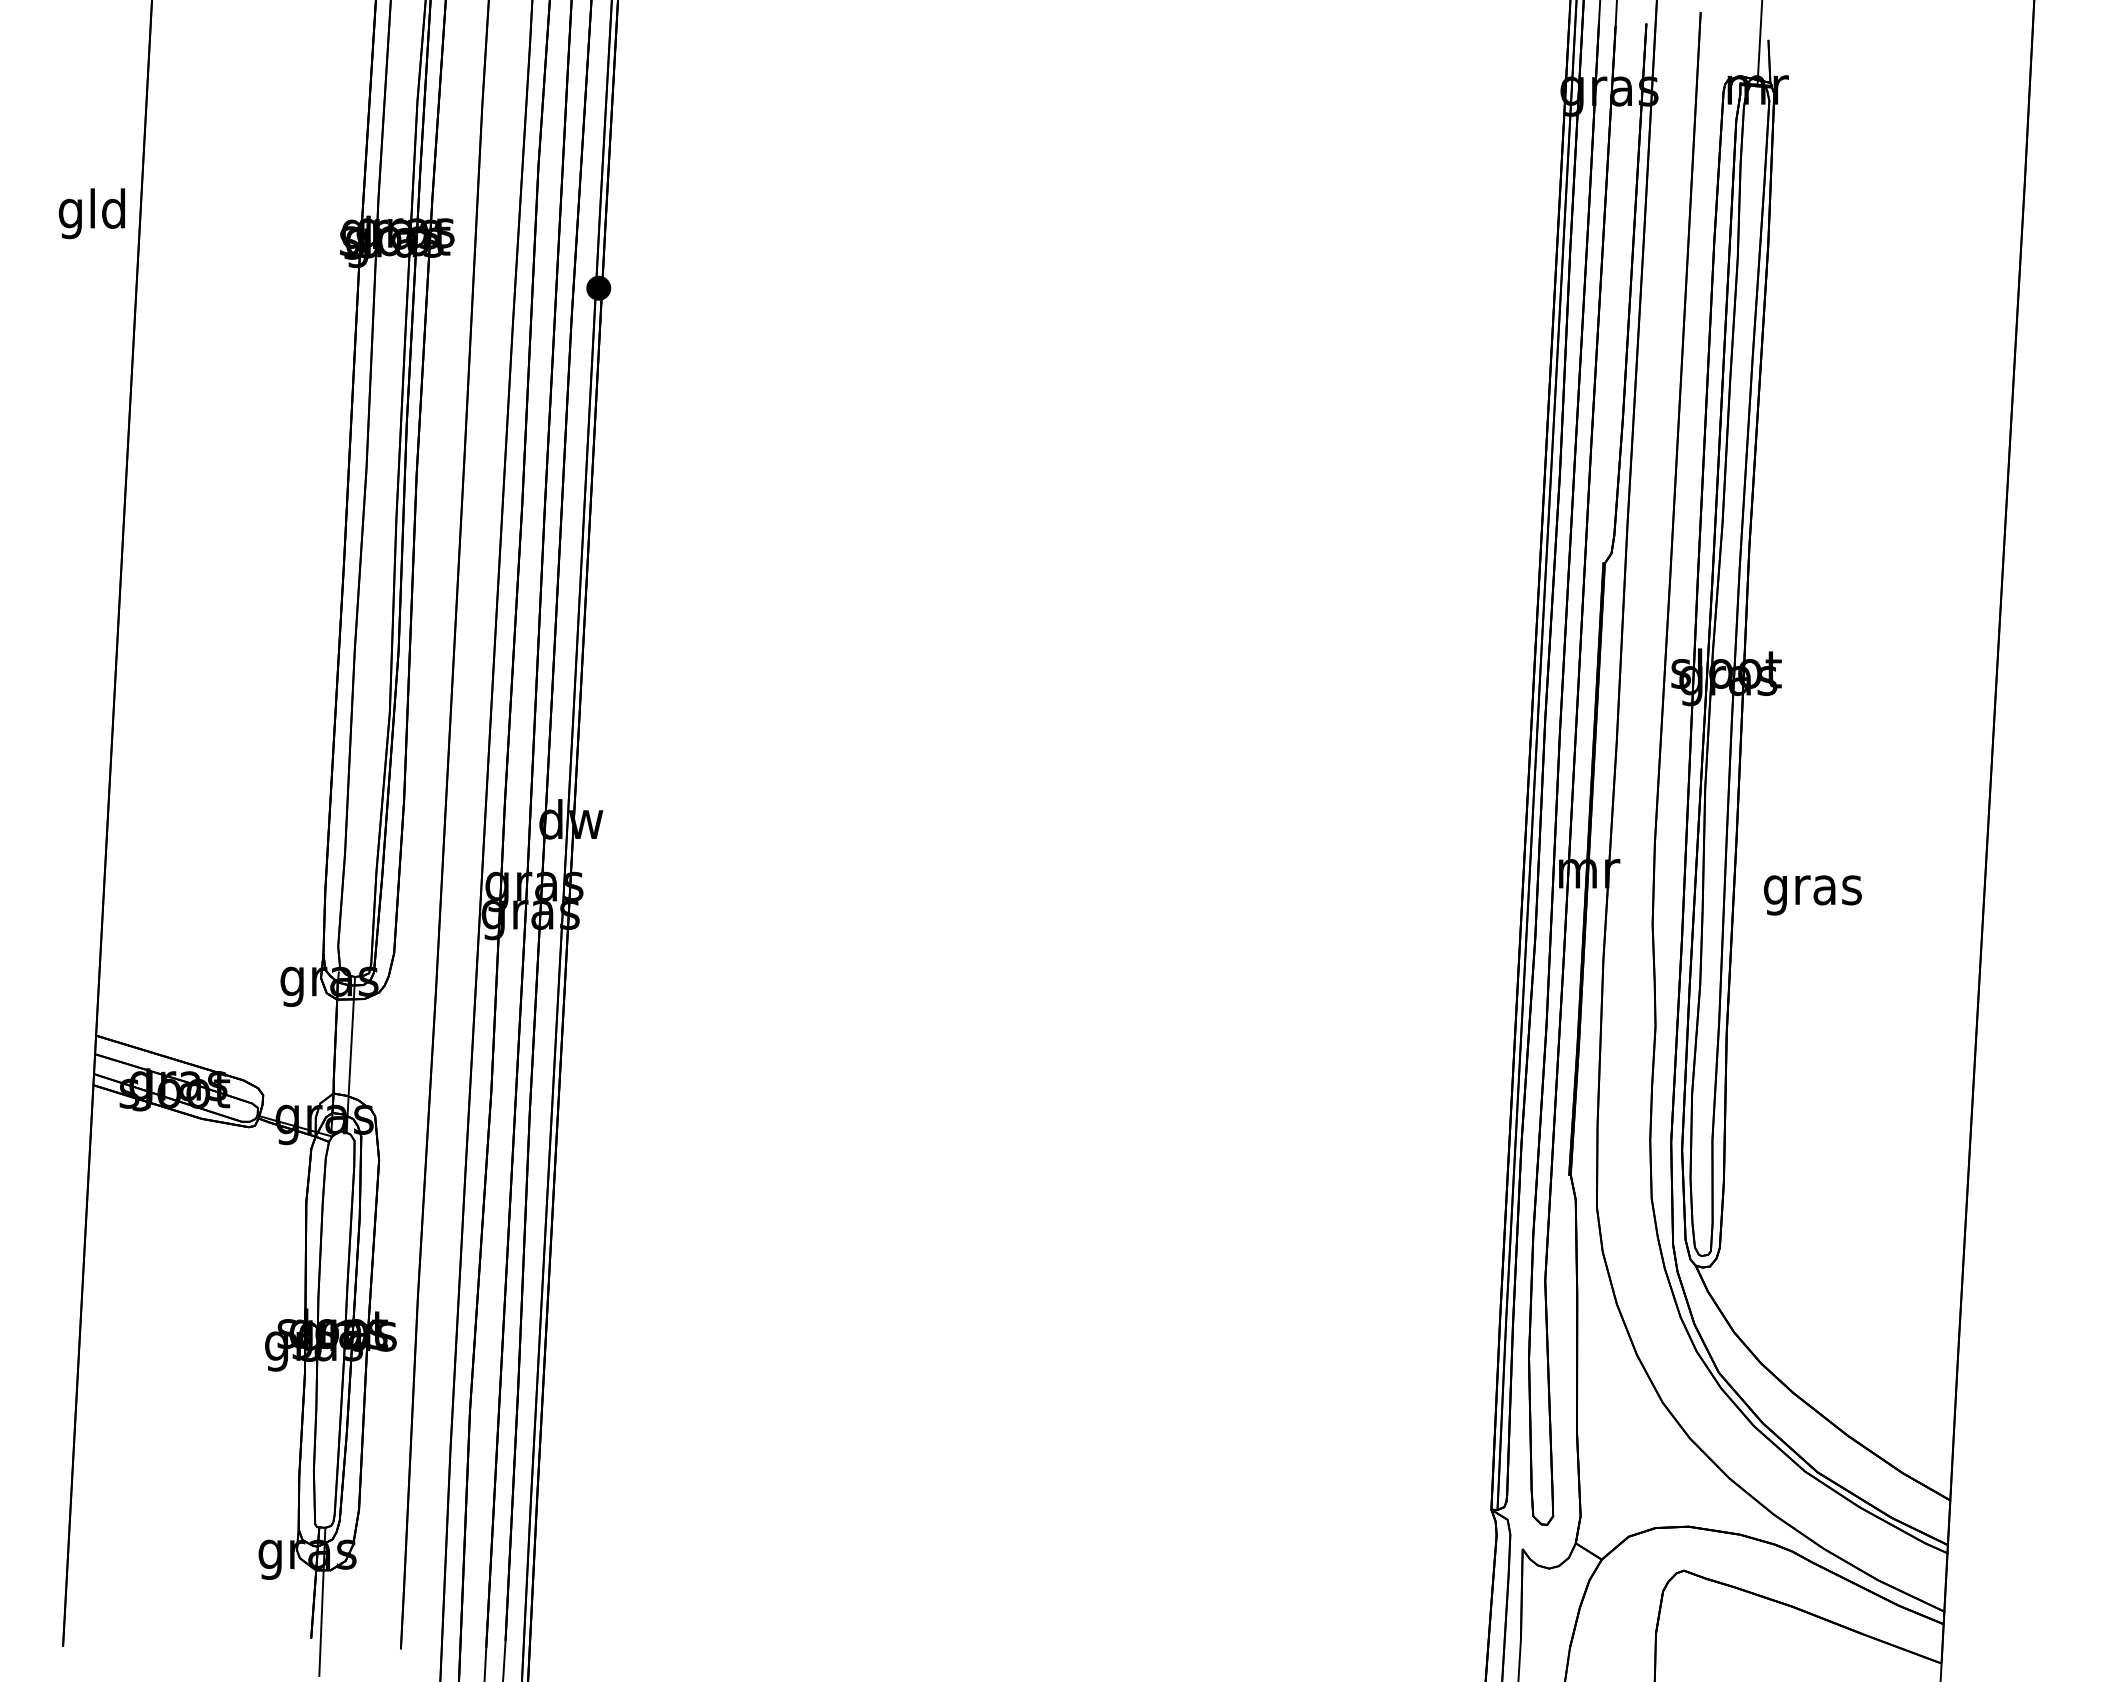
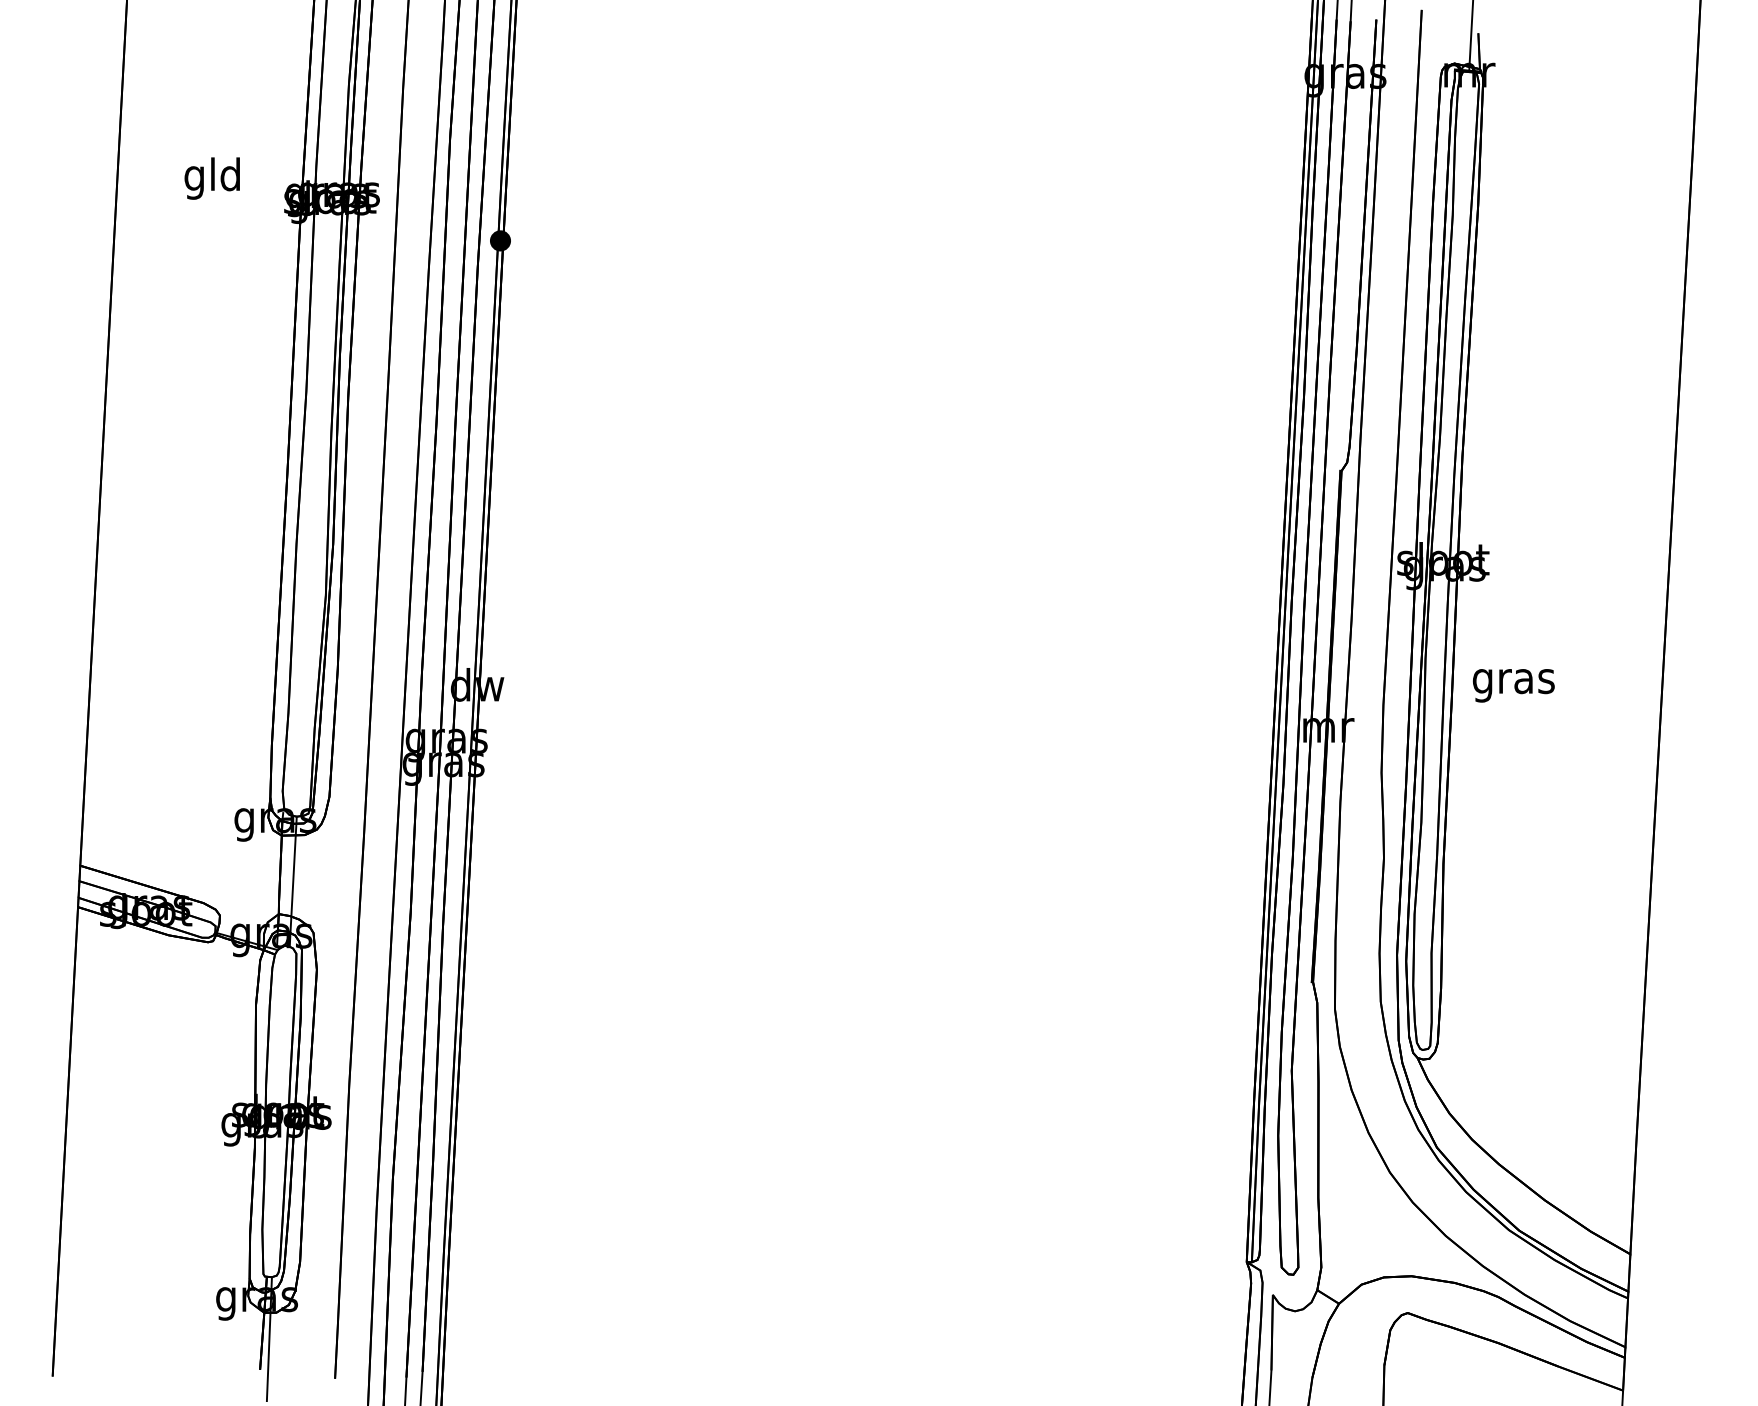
text: (91, 213) -> (211, 178), moved
text: (1812, 895) -> (1513, 685), moved

